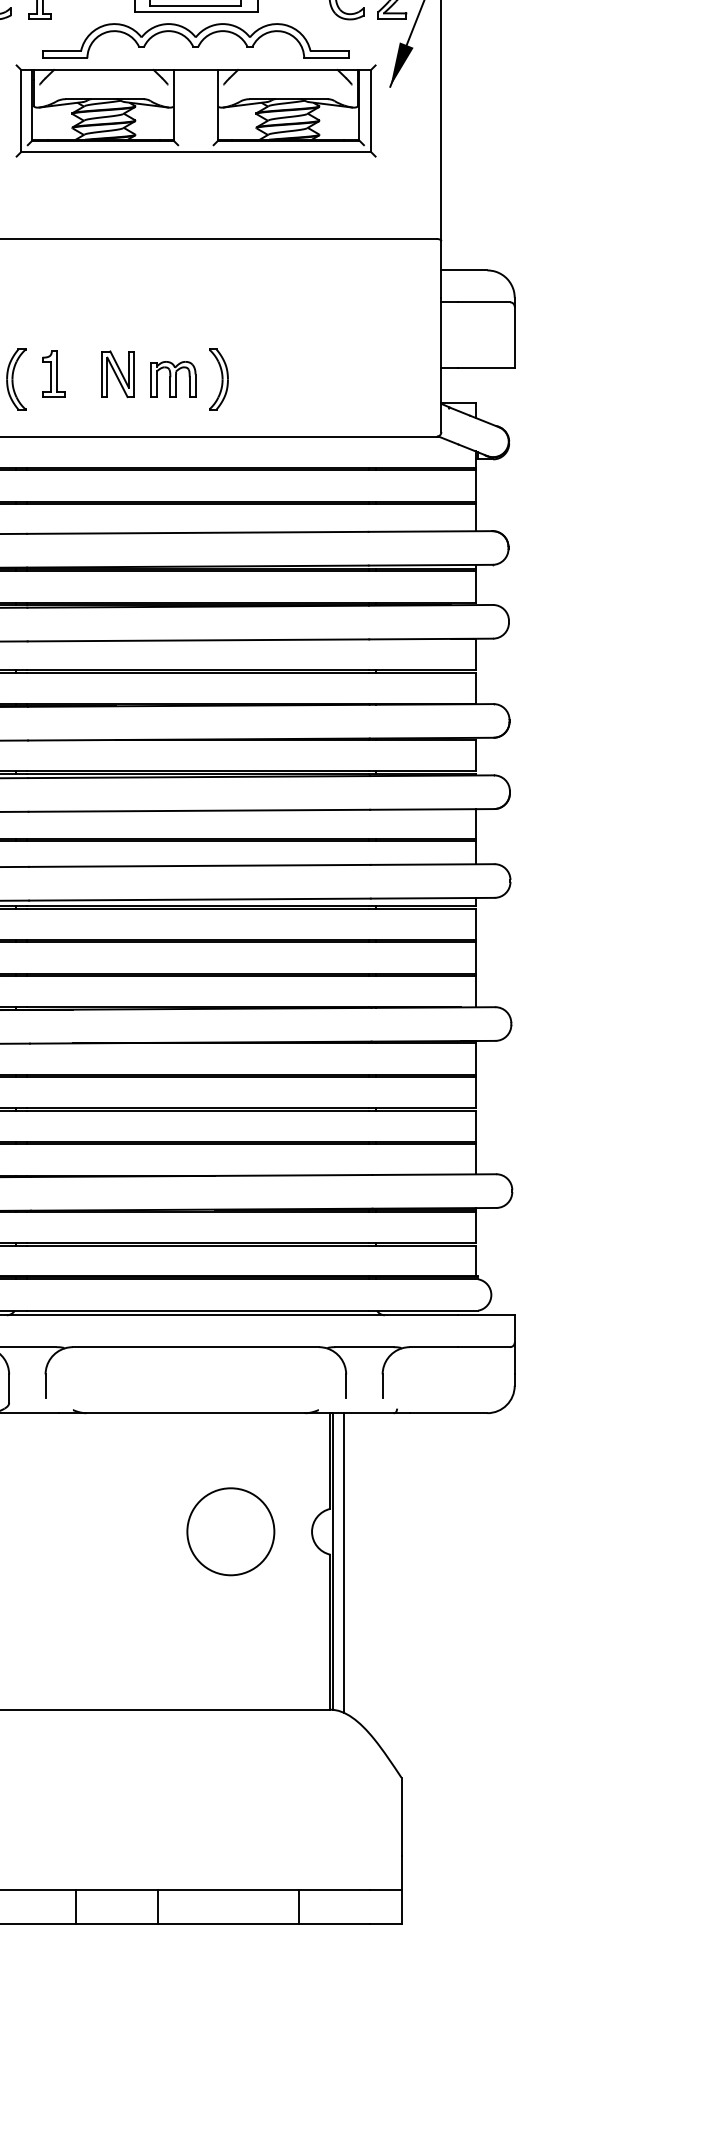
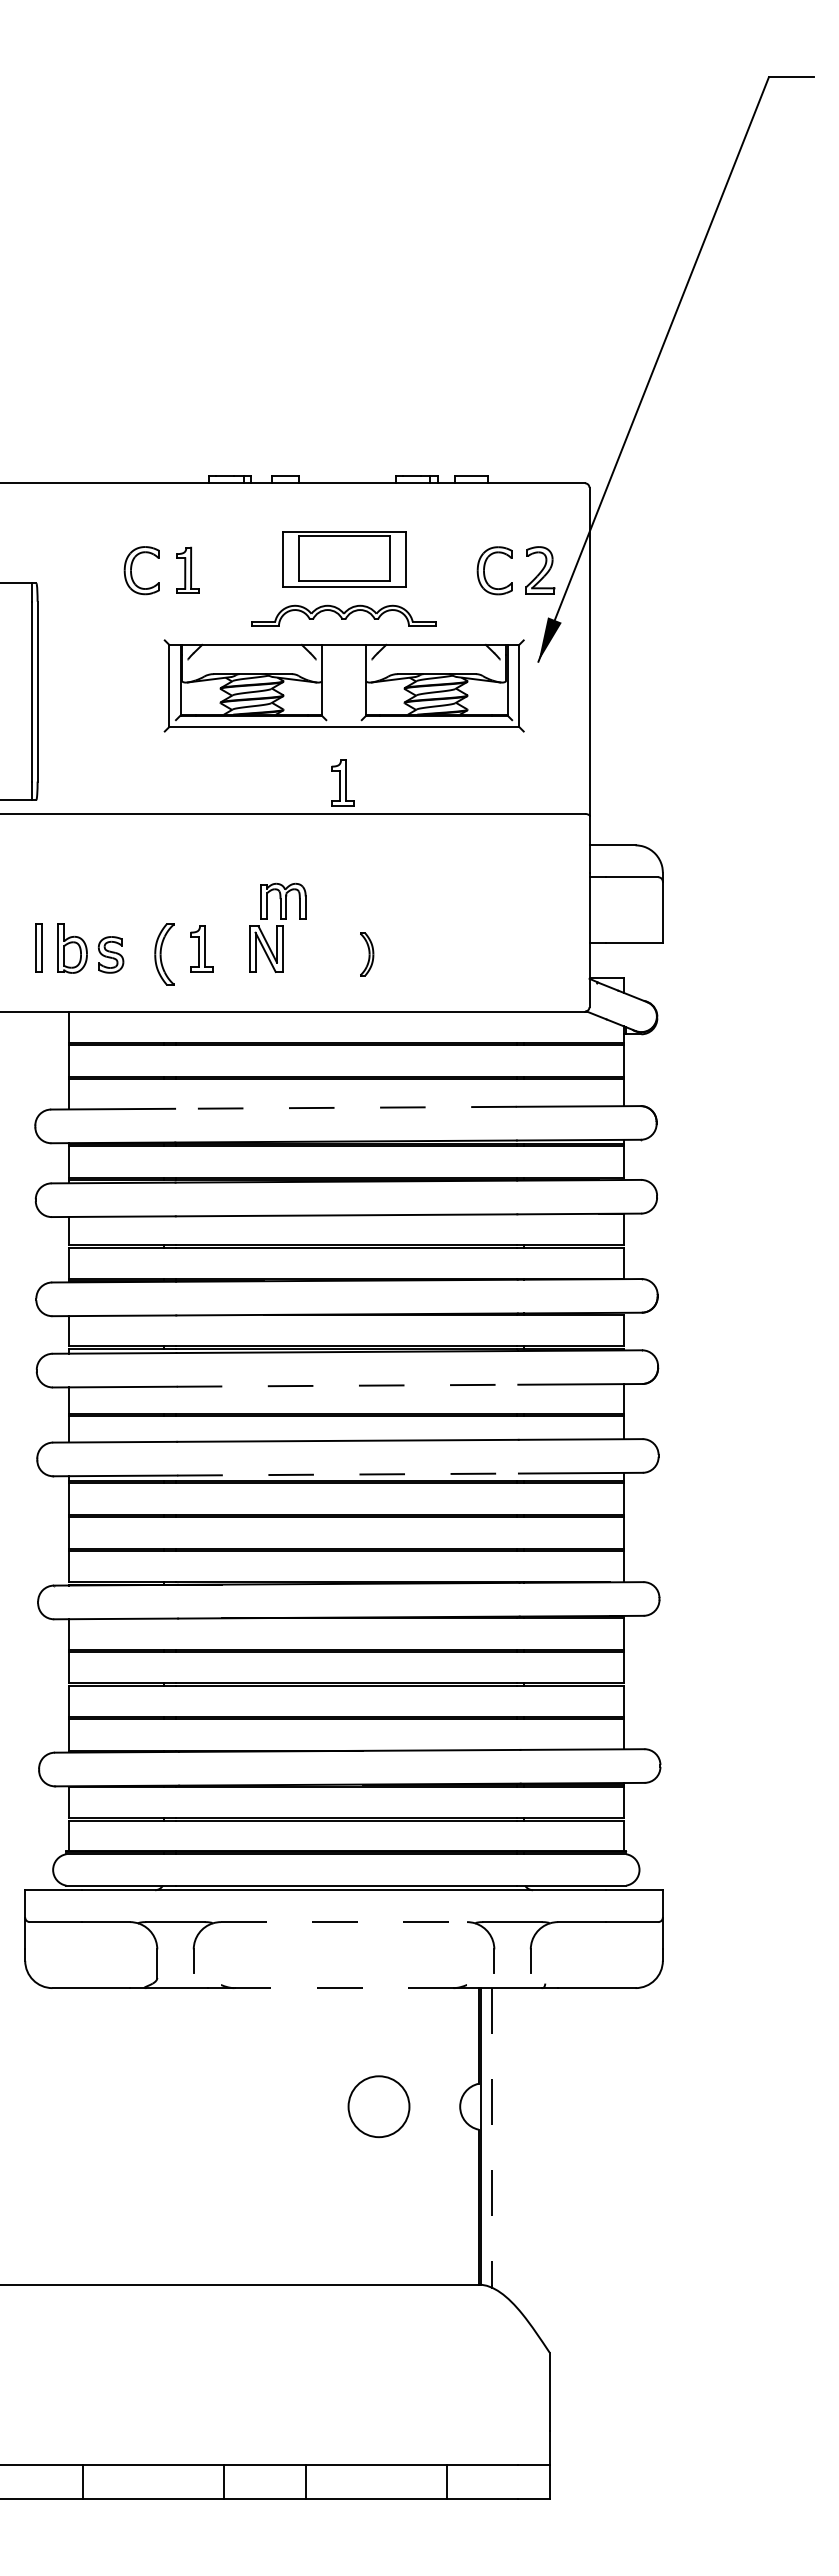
part: (195, 40) -> (343, 615), size x0.6
part: (194, 207) -> (342, 782), added
part: (173, 378) -> (283, 900), moved
part: (218, 379) -> (366, 954), size x0.7
line: (197, 532) -> (345, 1107), solid -> dashed
line: (199, 810) -> (347, 1385), solid -> dashed
line: (200, 899) -> (348, 1474), solid -> dashed
line: (196, 1347) -> (344, 1922), solid -> dashed
line: (196, 1413) -> (344, 1988), solid -> dashed
circle: (230, 1531) -> (378, 2106), size x0.7
line: (344, 1562) -> (492, 2137), solid -> dashed

